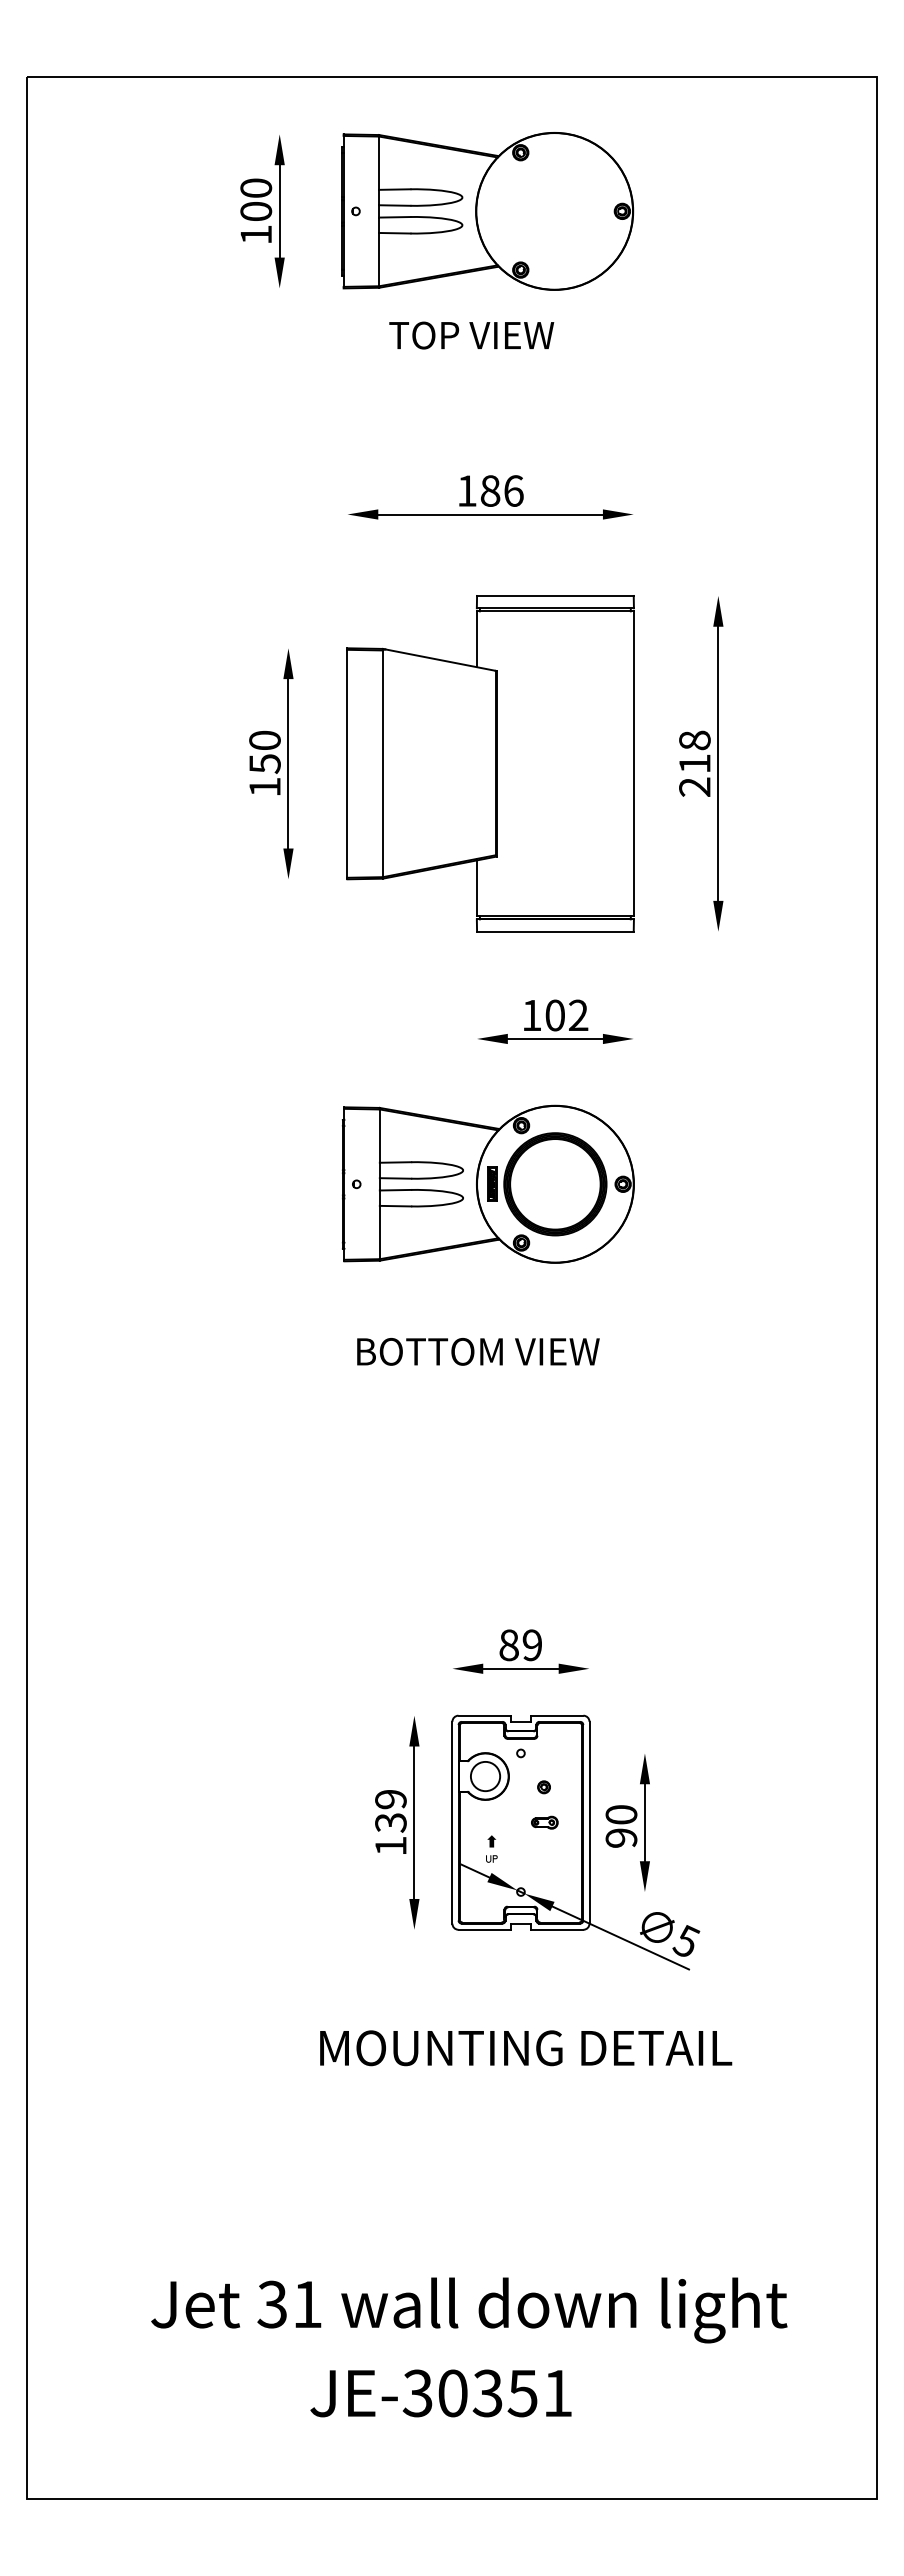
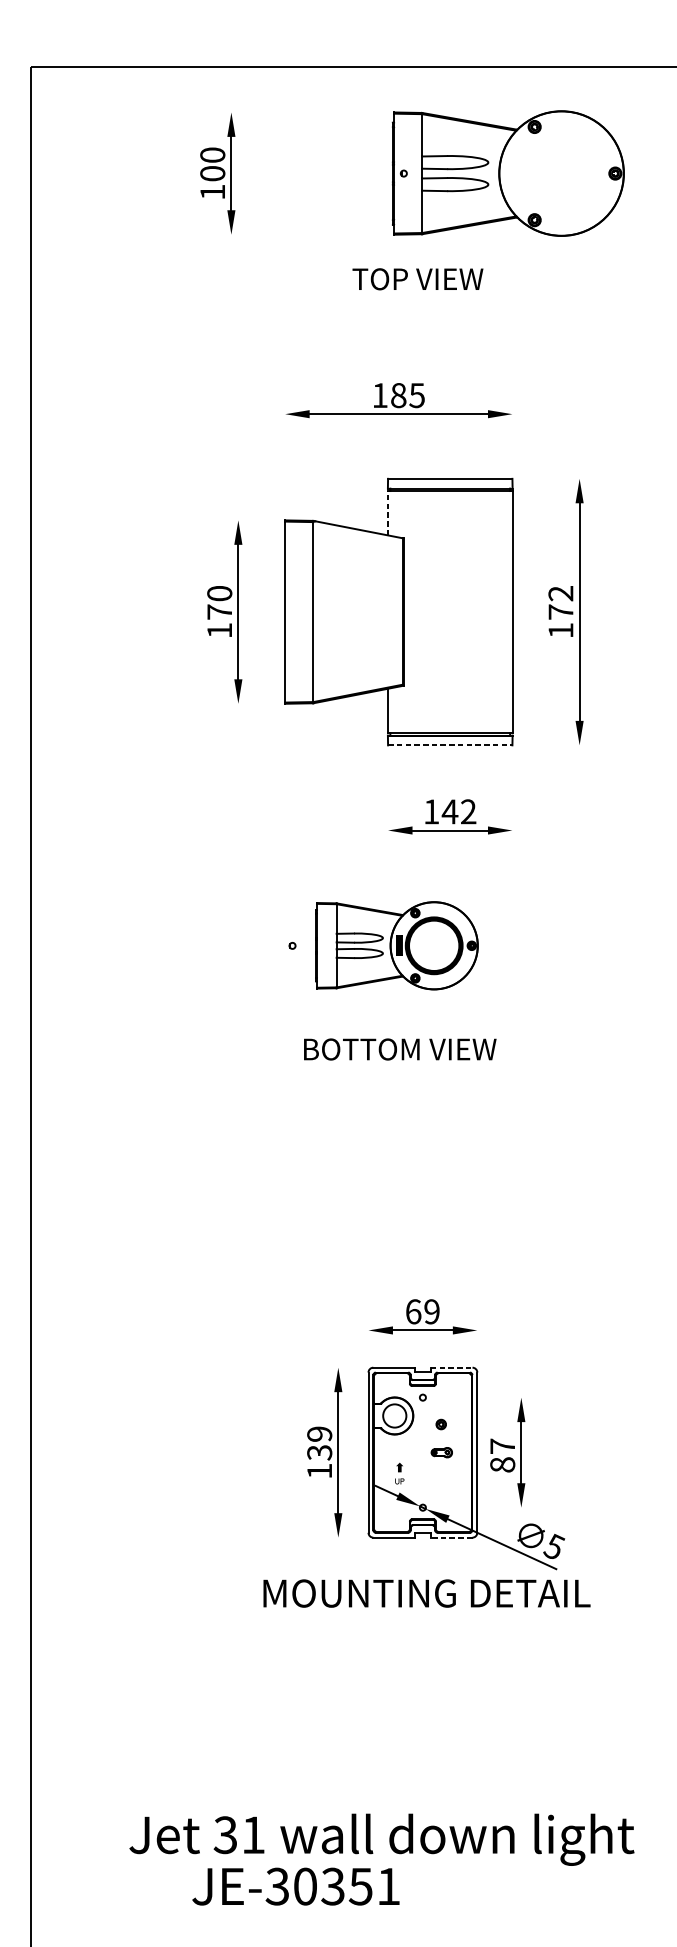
part: (487, 211) -> (508, 173), moved
text: (471, 335) -> (417, 279), moved
text: (513, 490) -> (416, 395), 186 -> 185
line: (476, 639) -> (387, 513), solid -> dashed
text: (694, 763) -> (560, 611), 218 -> 172
text: (264, 764) -> (219, 612), 150 -> 170
line: (555, 931) -> (450, 745), solid -> dashed
text: (554, 1015) -> (449, 811), 102 -> 142
part: (487, 1183) -> (396, 945), size x0.7
text: (478, 1351) -> (400, 1049), moved
text: (509, 1645) -> (413, 1311), 89 -> 69
line: (557, 1715) -> (451, 1367), solid -> dashed
text: (621, 1826) -> (502, 1455), 90 -> 87
line: (556, 1929) -> (451, 1537), solid -> dashed
text: (526, 2048) -> (427, 1593), moved
text: (440, 2393) -> (295, 1886), moved

